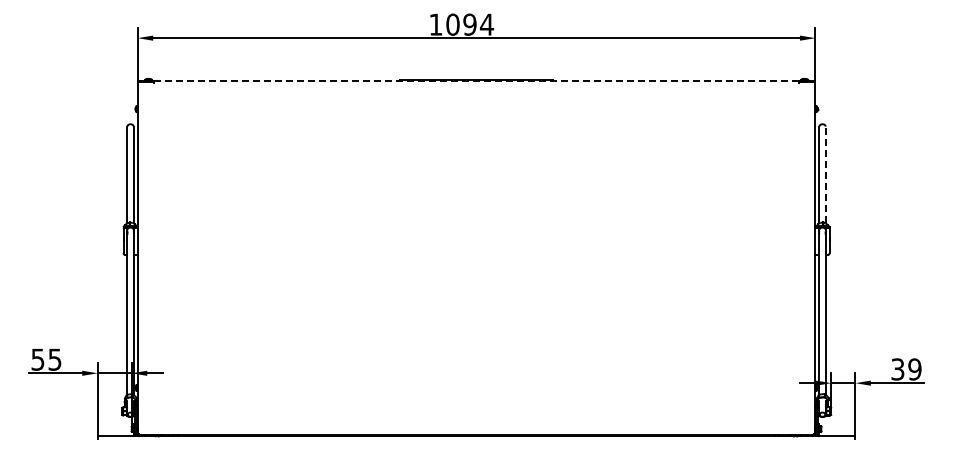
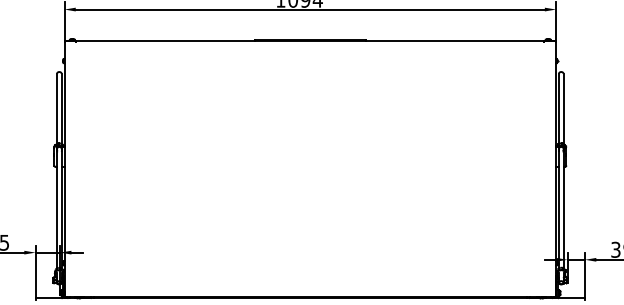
line: (477, 80) -> (310, 40), dashed -> solid
line: (825, 174) -> (563, 108), dashed -> solid

